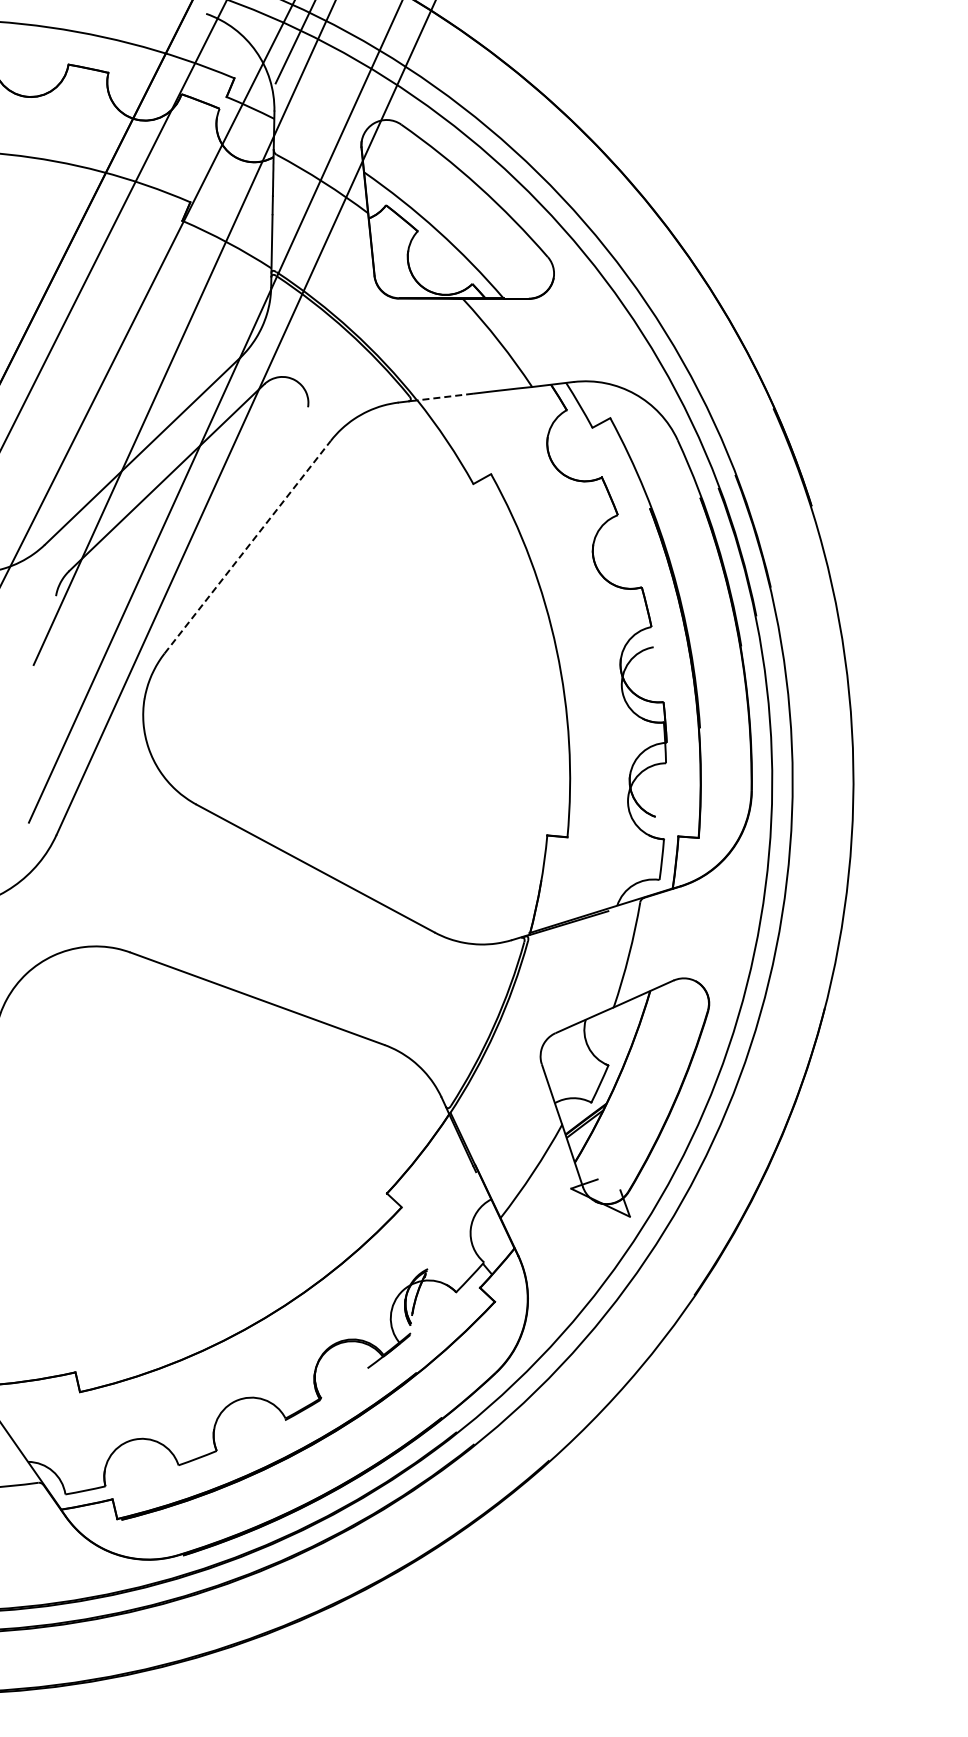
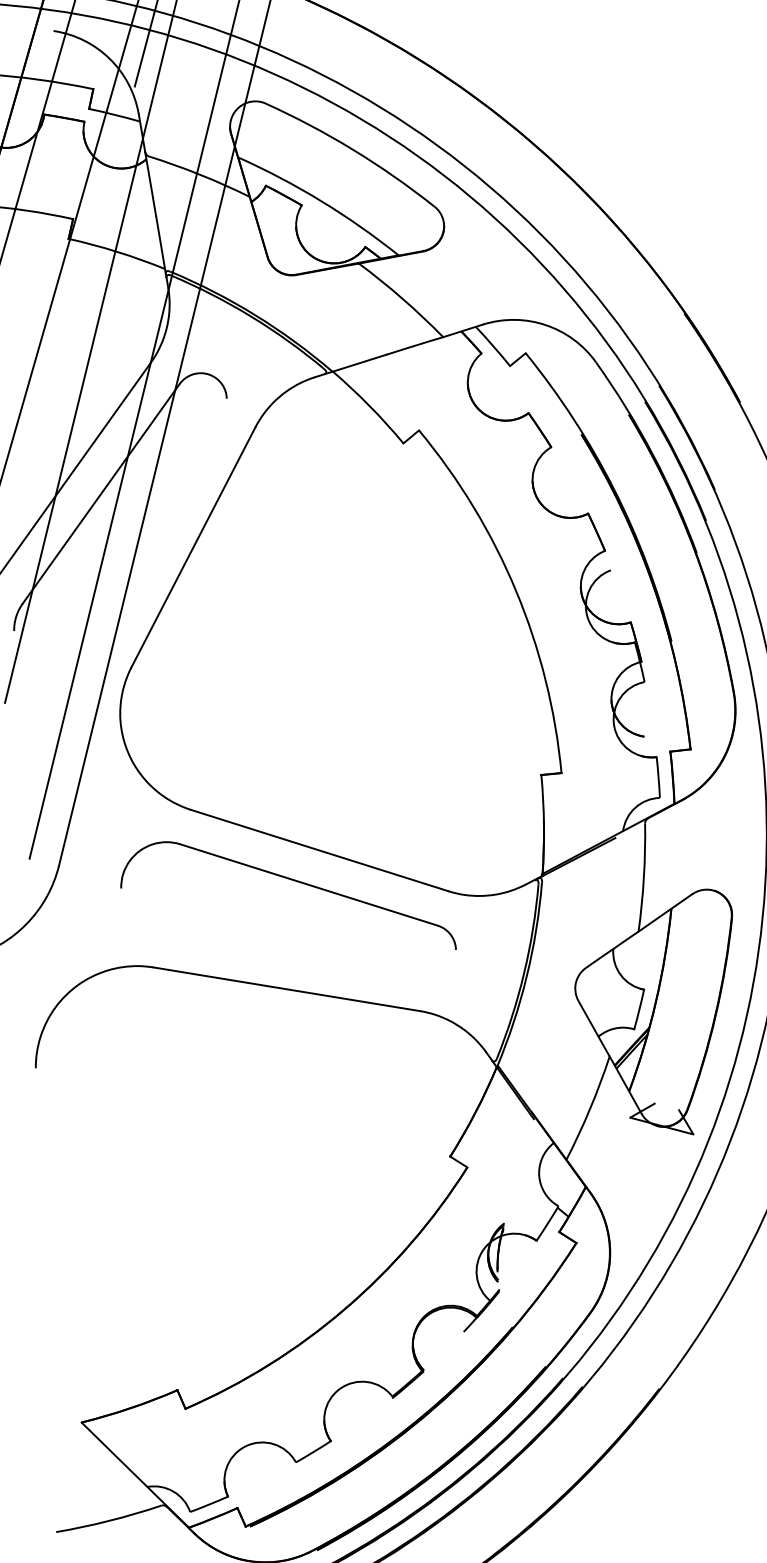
line: (444, 397) -> (358, 363), dashed -> solid
line: (248, 546) -> (194, 546), dashed -> solid
part: (281, 892) -> (290, 880), added

